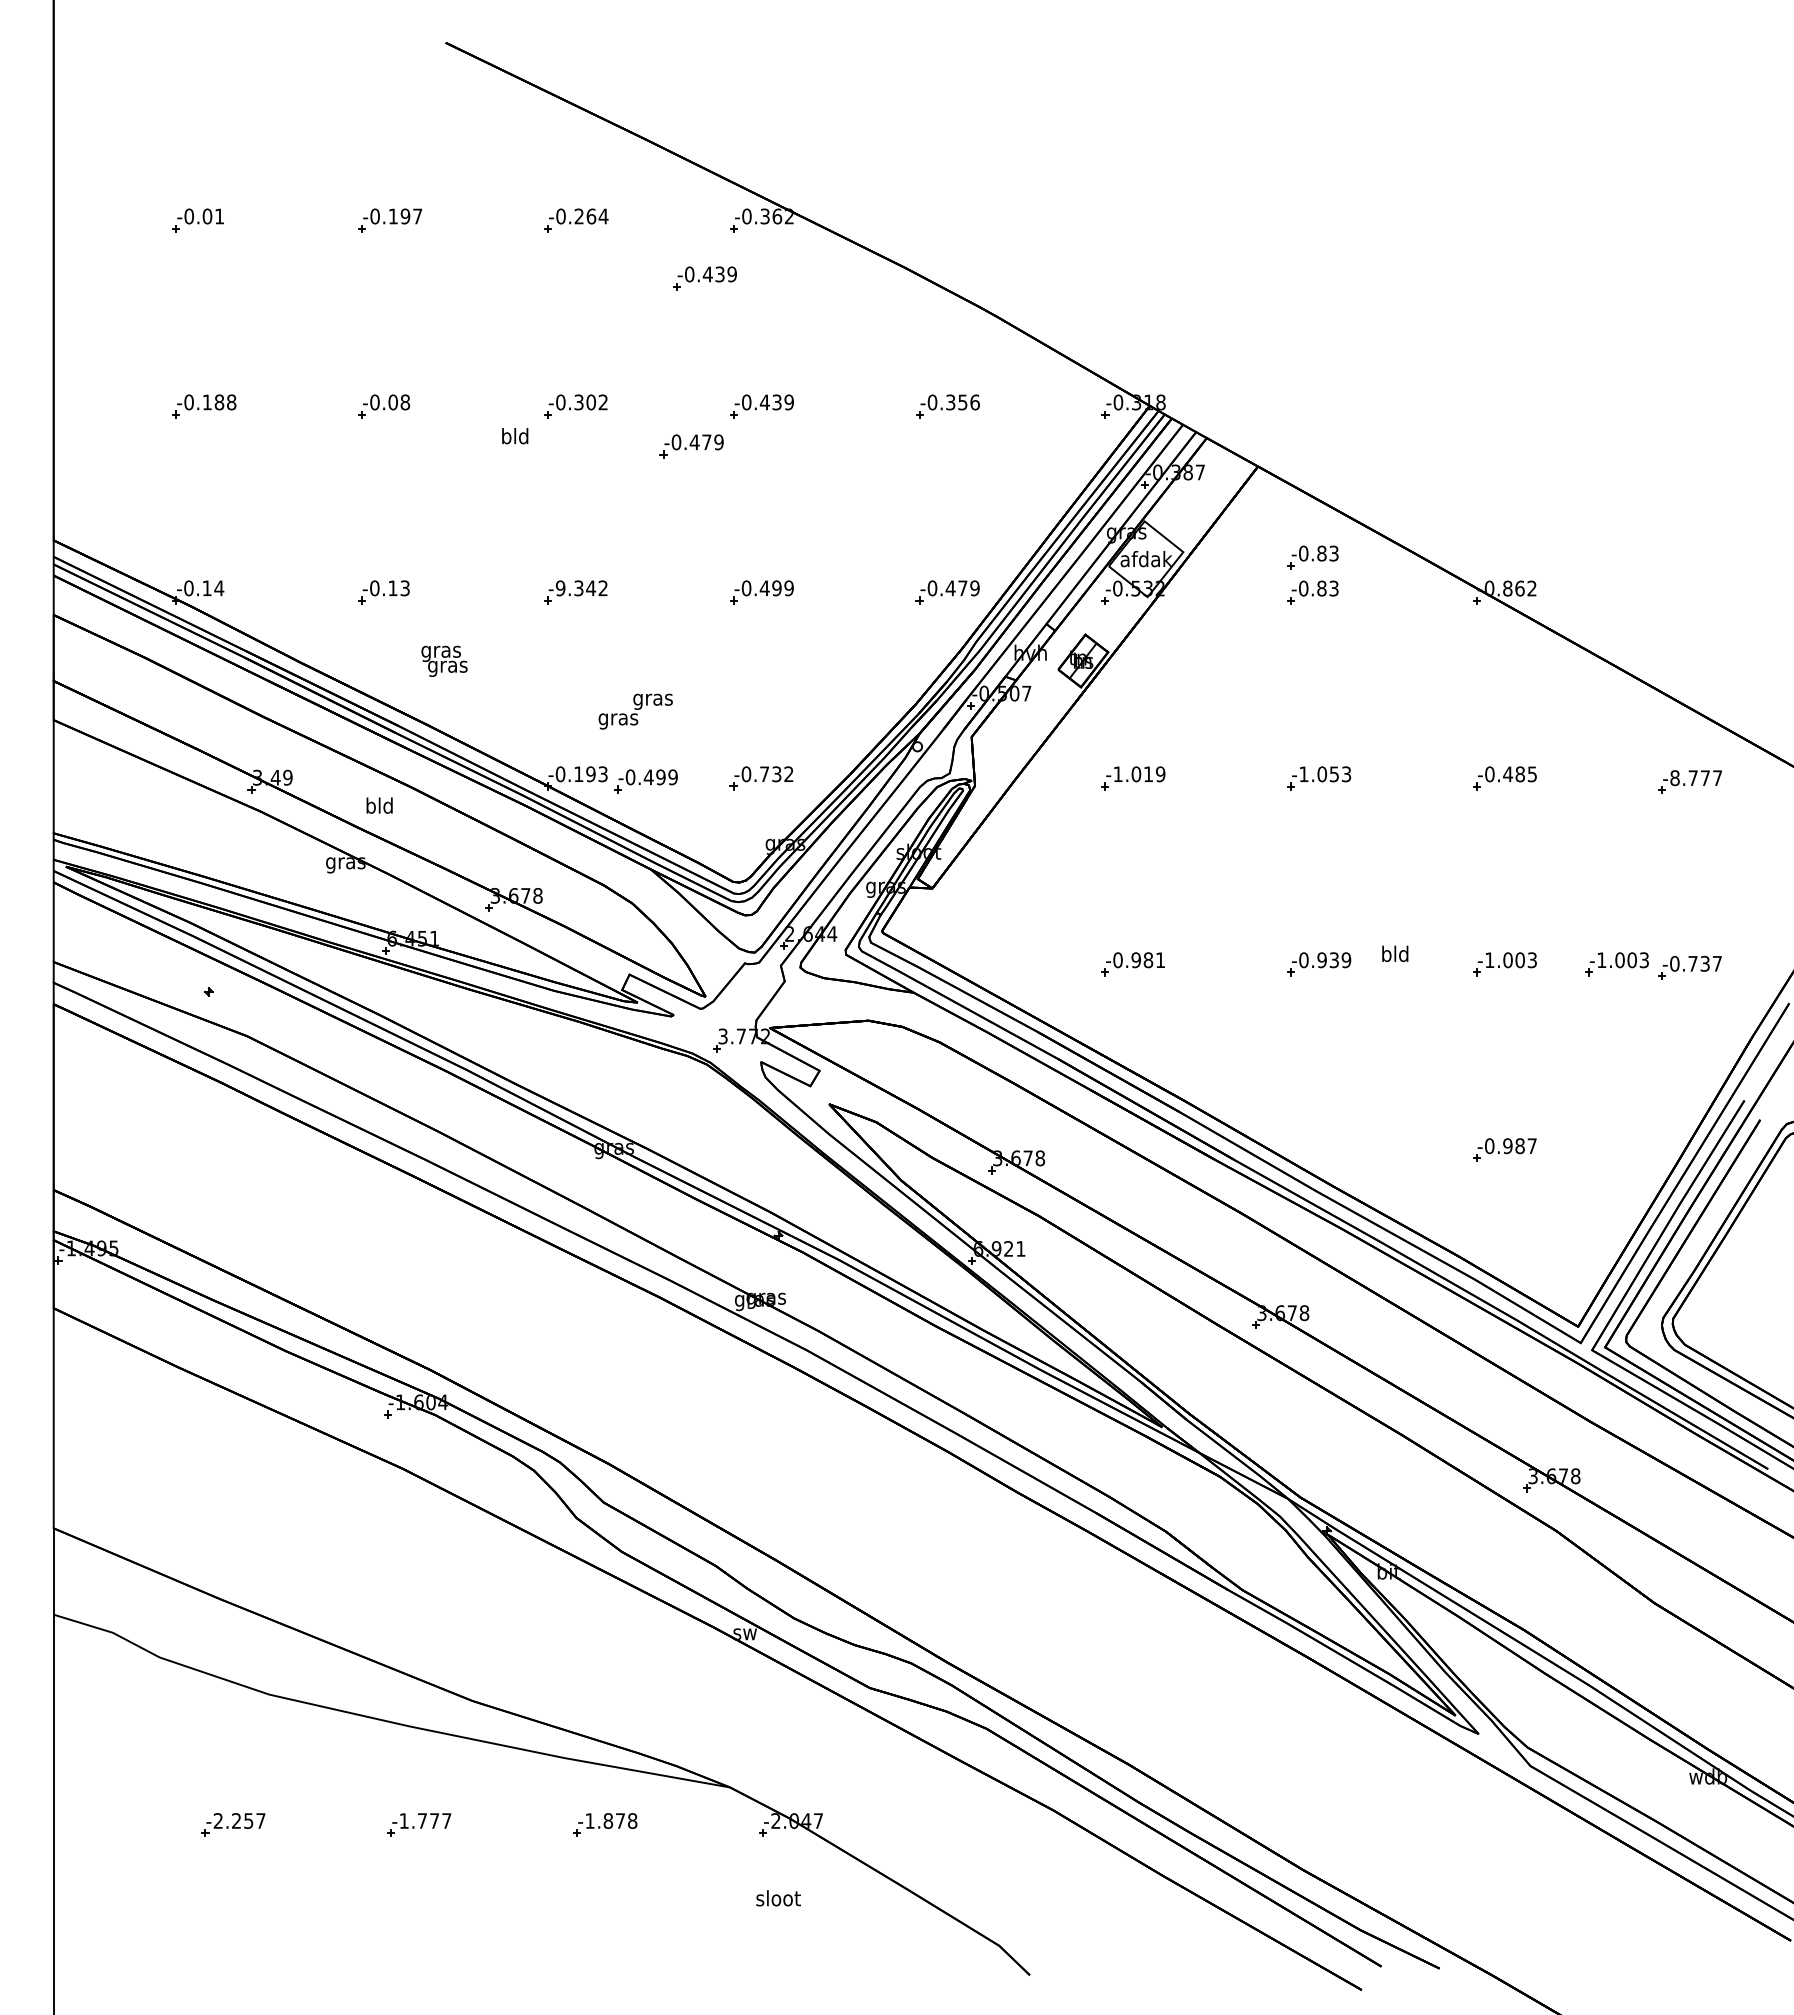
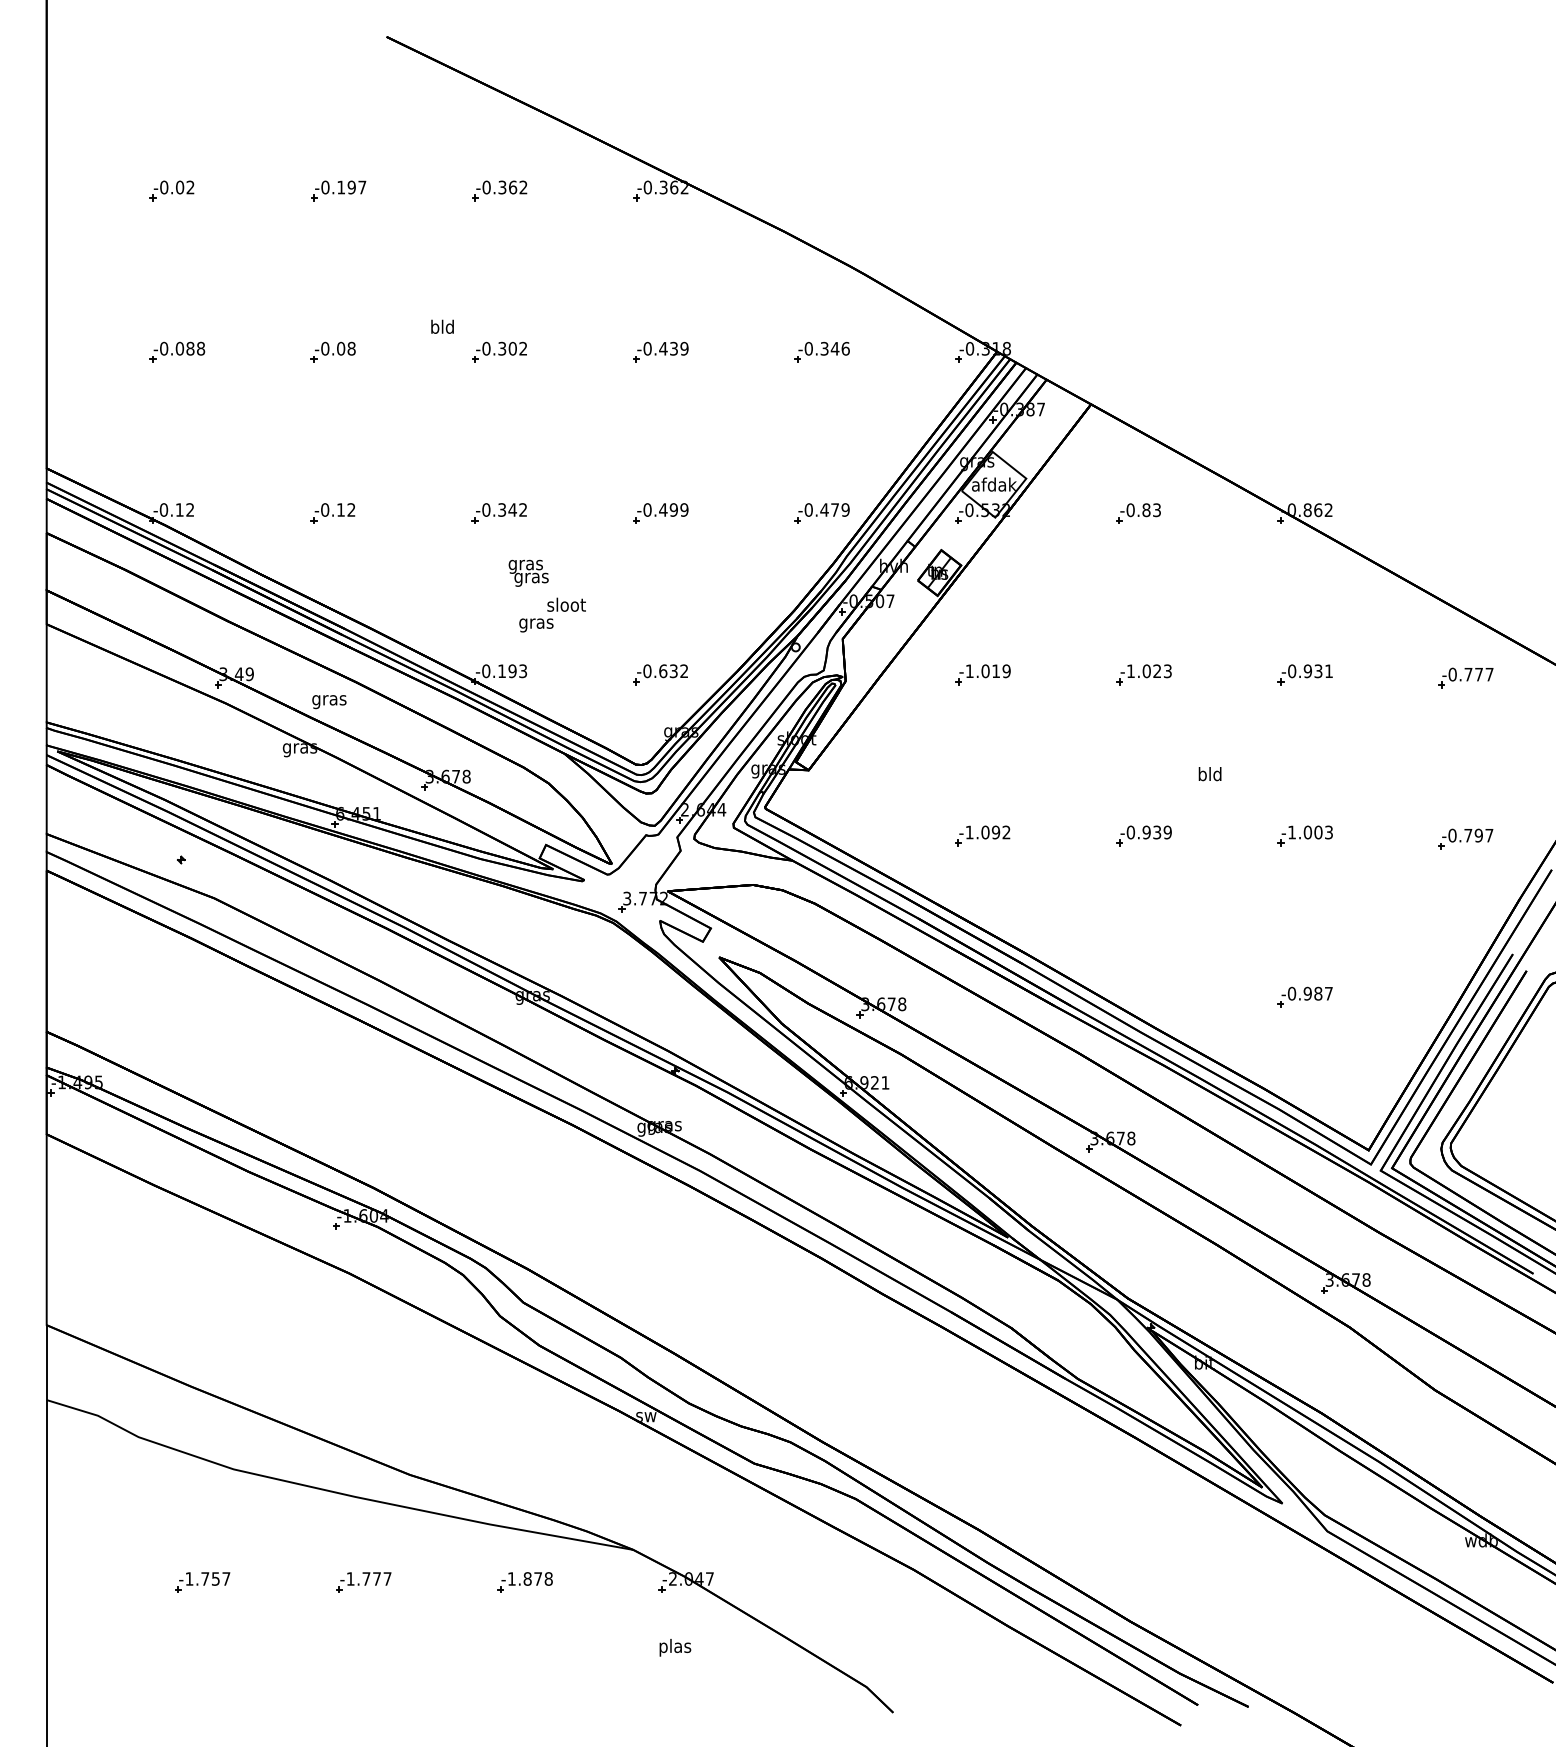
text: (219, 216) -> (190, 187), -0.01 -> -0.02
text: (591, 216) -> (513, 187), -0.264 -> -0.362
part: (704, 278) -> (611, 241), removed
text: (207, 402) -> (180, 348), -0.188 -> -0.088
text: (962, 402) -> (834, 348), -0.356 -> -0.346
text: (515, 436) -> (442, 327), moved
part: (691, 446) -> (599, 387), removed
part: (1312, 557) -> (1138, 483), removed
text: (219, 588) -> (190, 510), -0.14 -> -0.12
text: (404, 588) -> (350, 510), -0.13 -> -0.12
text: (560, 588) -> (486, 510), -9.342 -> -0.342
text: (444, 660) -> (528, 572), moved
text: (653, 699) -> (566, 606), gras -> sloot
text: (764, 774) -> (663, 671), -0.732 -> -0.632
text: (1333, 774) -> (1156, 671), -1.053 -> -1.023
text: (1519, 774) -> (1317, 671), -0.485 -> -0.931
text: (1674, 777) -> (1452, 674), -8.777 -> -0.777
part: (645, 781) -> (559, 677), removed
text: (379, 807) -> (329, 700), bld -> gras
text: (1395, 953) -> (1210, 773), moved
text: (1138, 960) -> (987, 832), -0.981 -> -1.092
text: (1704, 963) -> (1478, 835), -0.737 -> -0.797
part: (1616, 964) -> (1401, 836), removed
text: (226, 1820) -> (196, 1578), -2.257 -> -1.757
text: (778, 1900) -> (675, 1647), sloot -> plas

